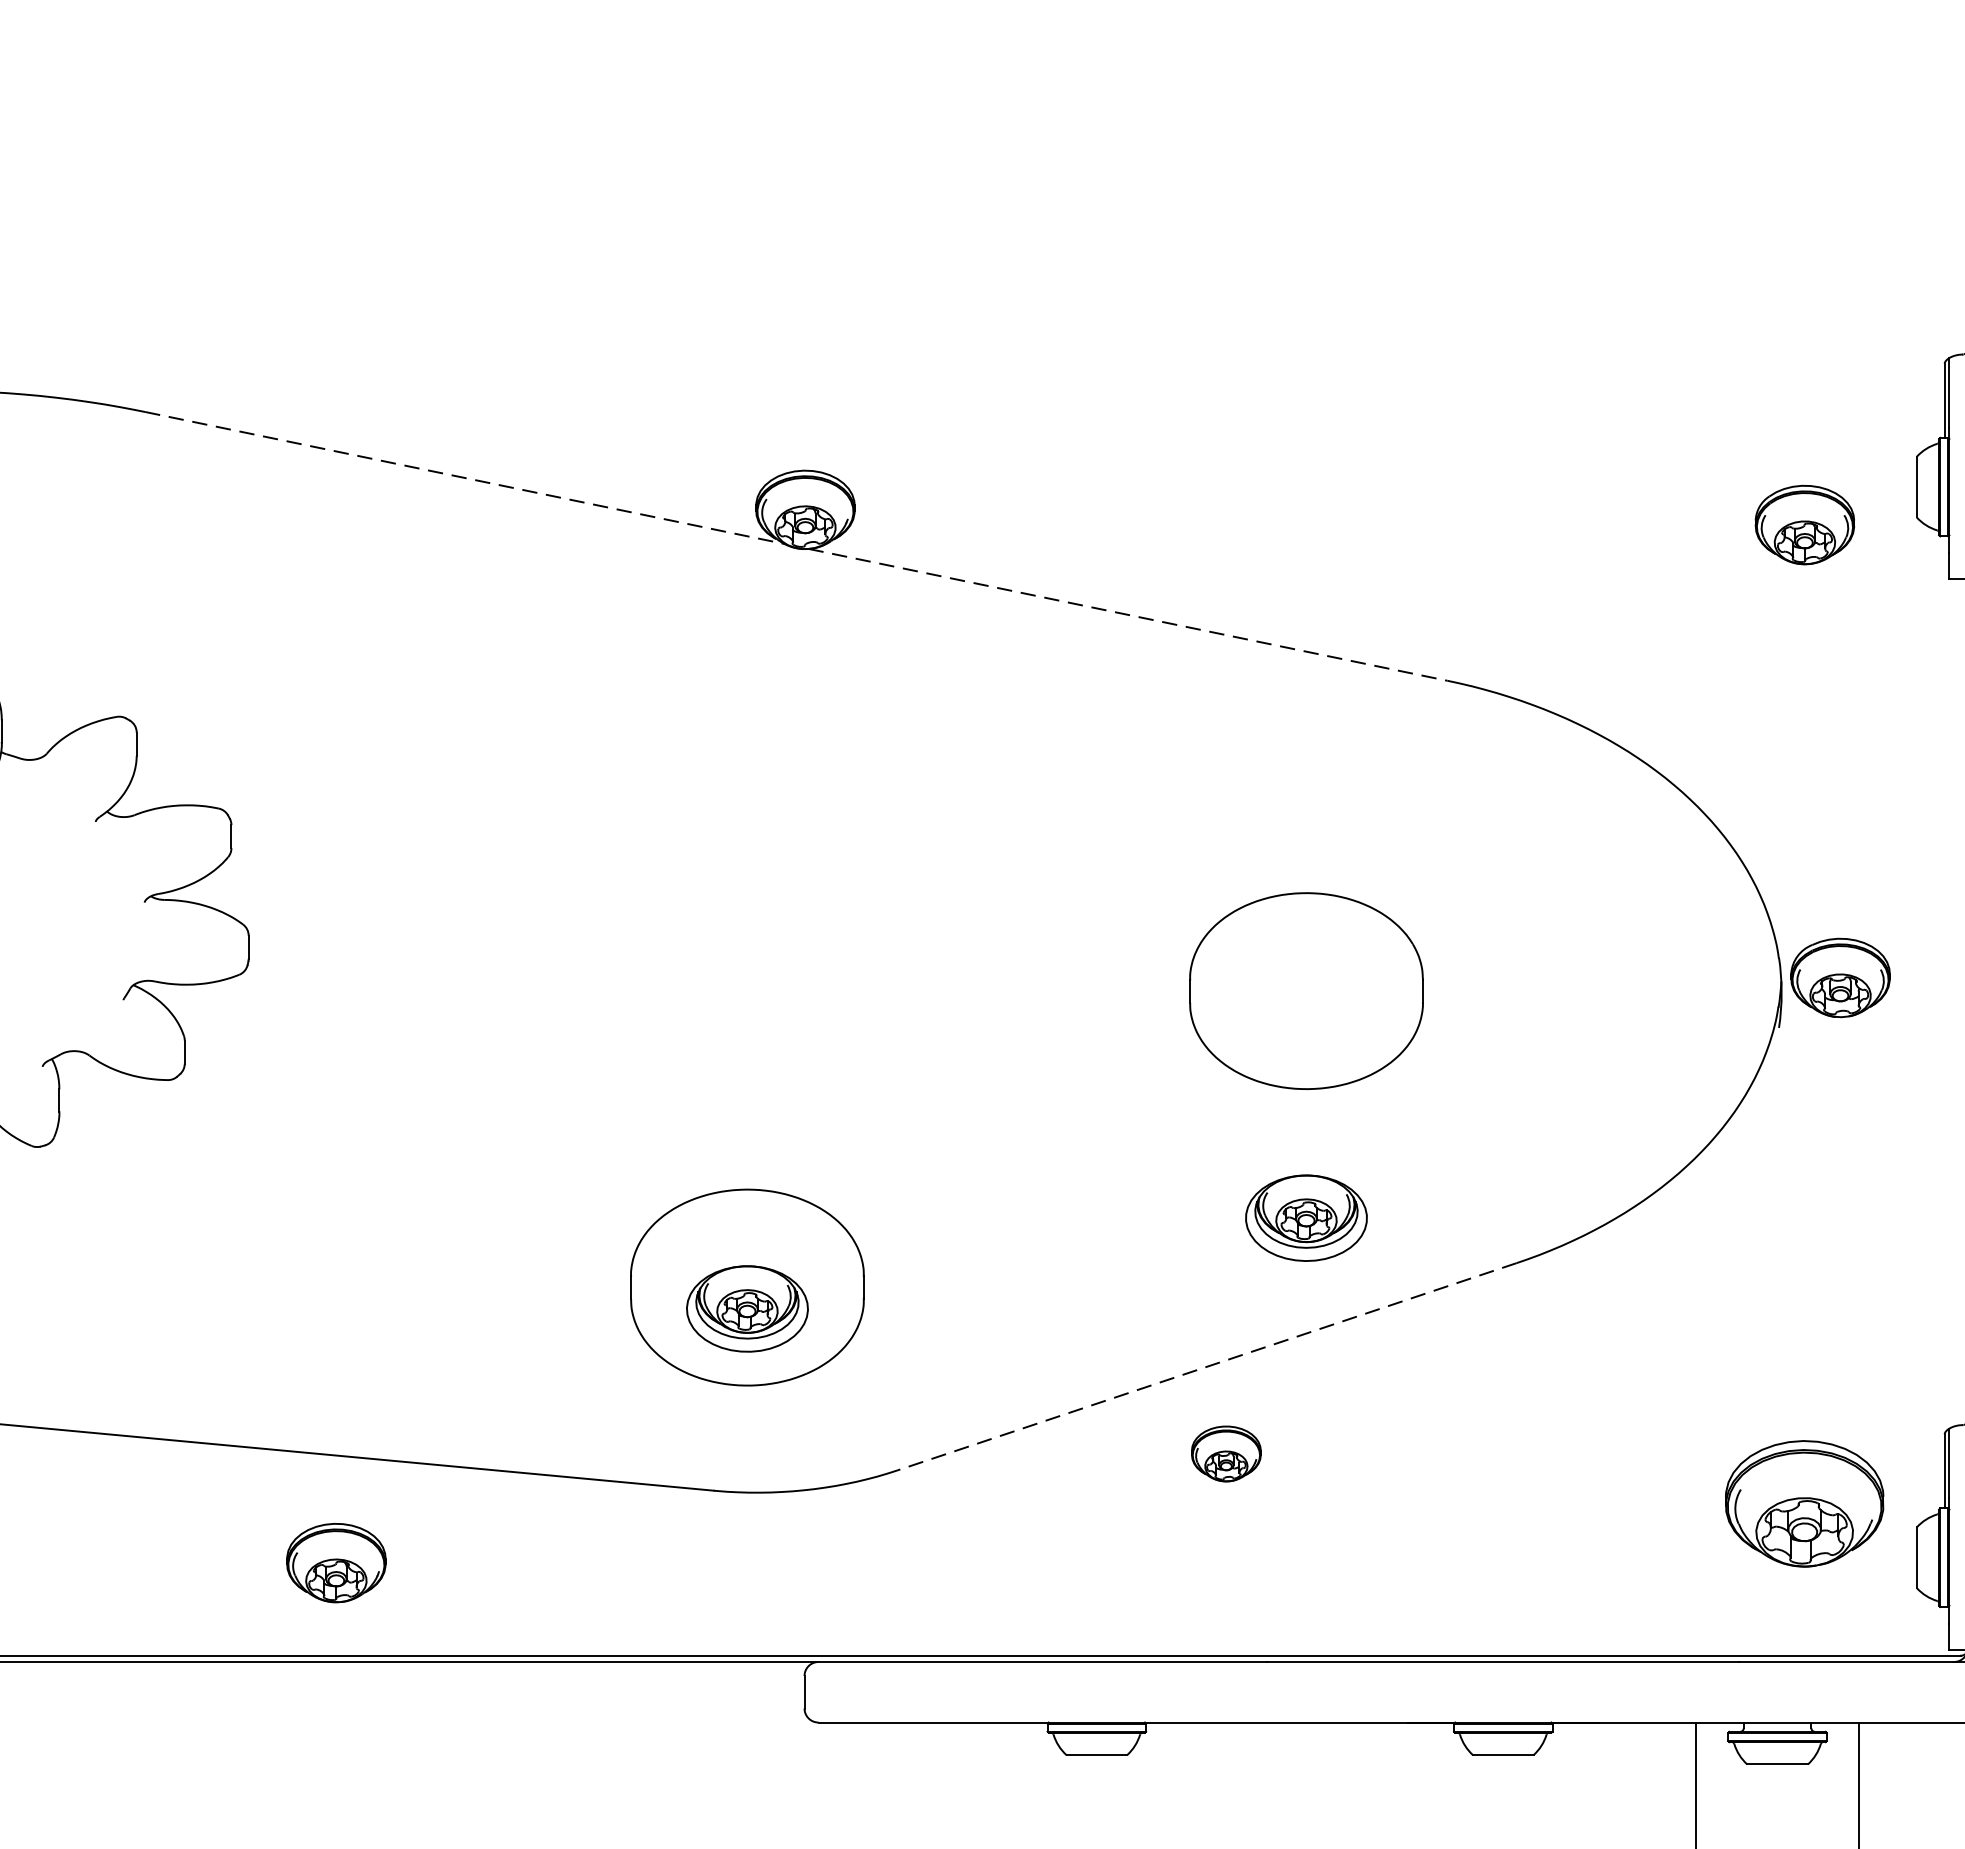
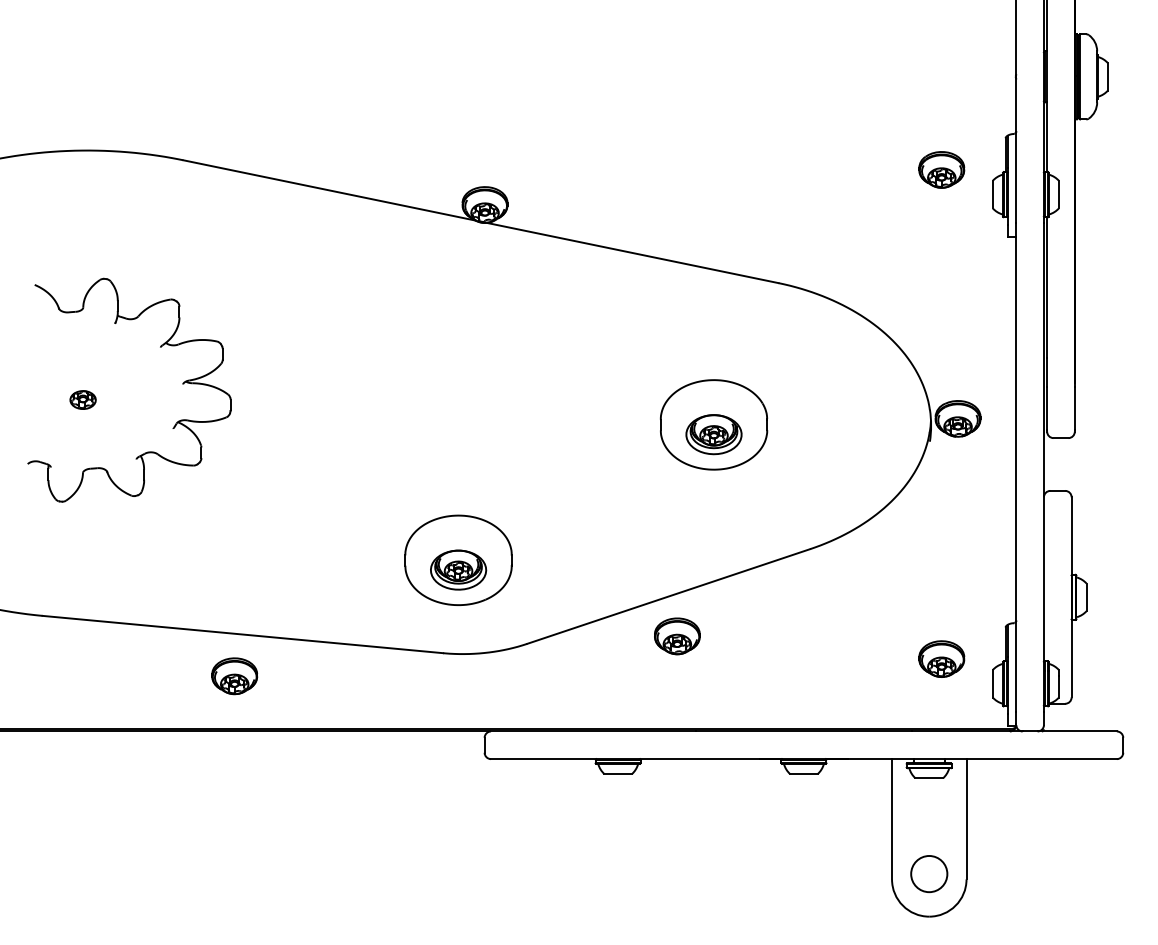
line: (465, 478) -> (329, 190), dashed -> solid
part: (1804, 524) -> (941, 169), moved
line: (1128, 616) -> (632, 253), dashed -> solid
part: (1305, 1217) -> (713, 434), moved
line: (1206, 1366) -> (668, 596), dashed -> solid
part: (1226, 1454) -> (677, 636), size x1.43
part: (1804, 1502) -> (941, 658), size x0.62
part: (335, 1563) -> (234, 676), moved

